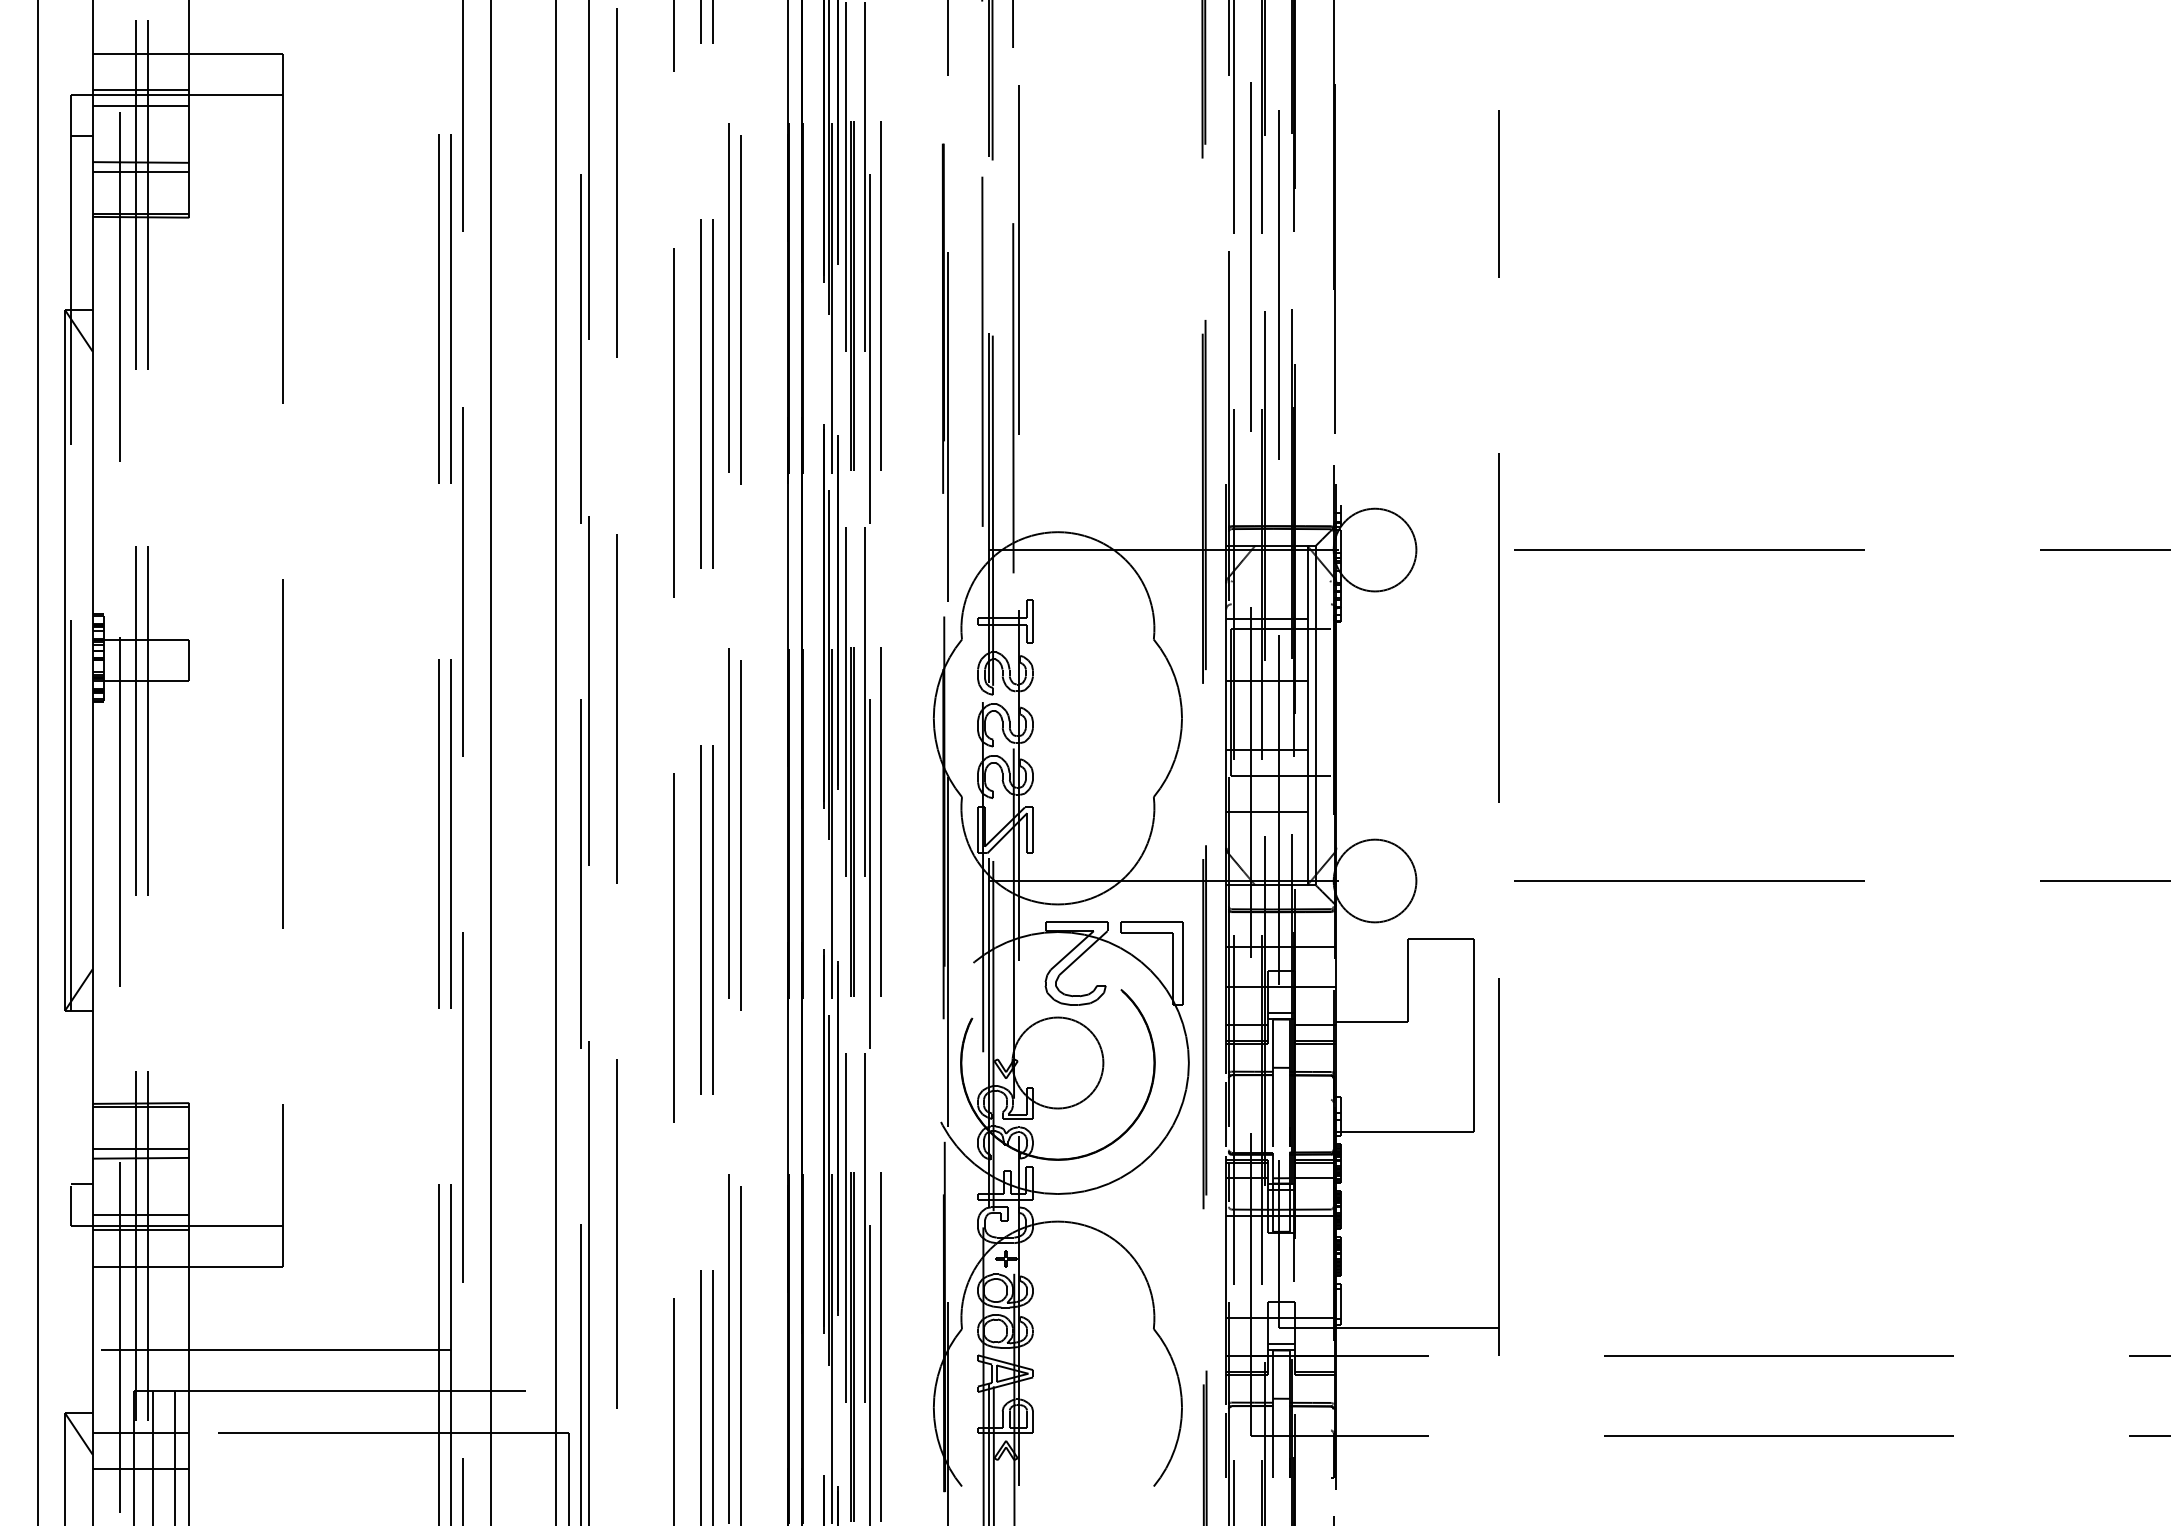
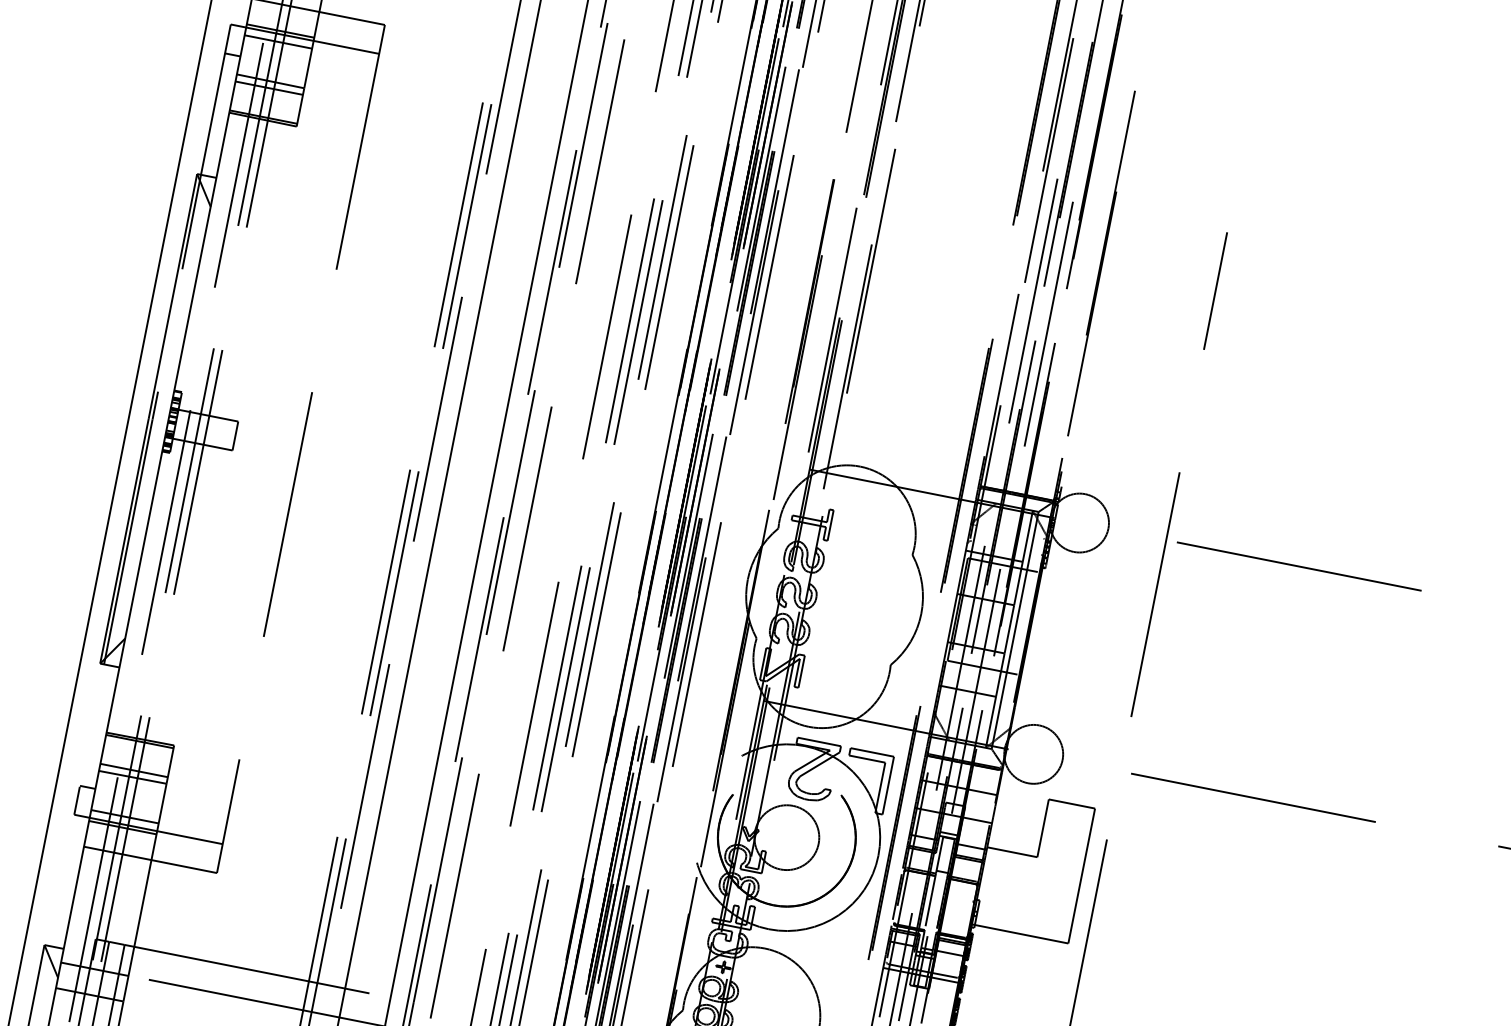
line: (271, 1349) -> (197, 929), removed

